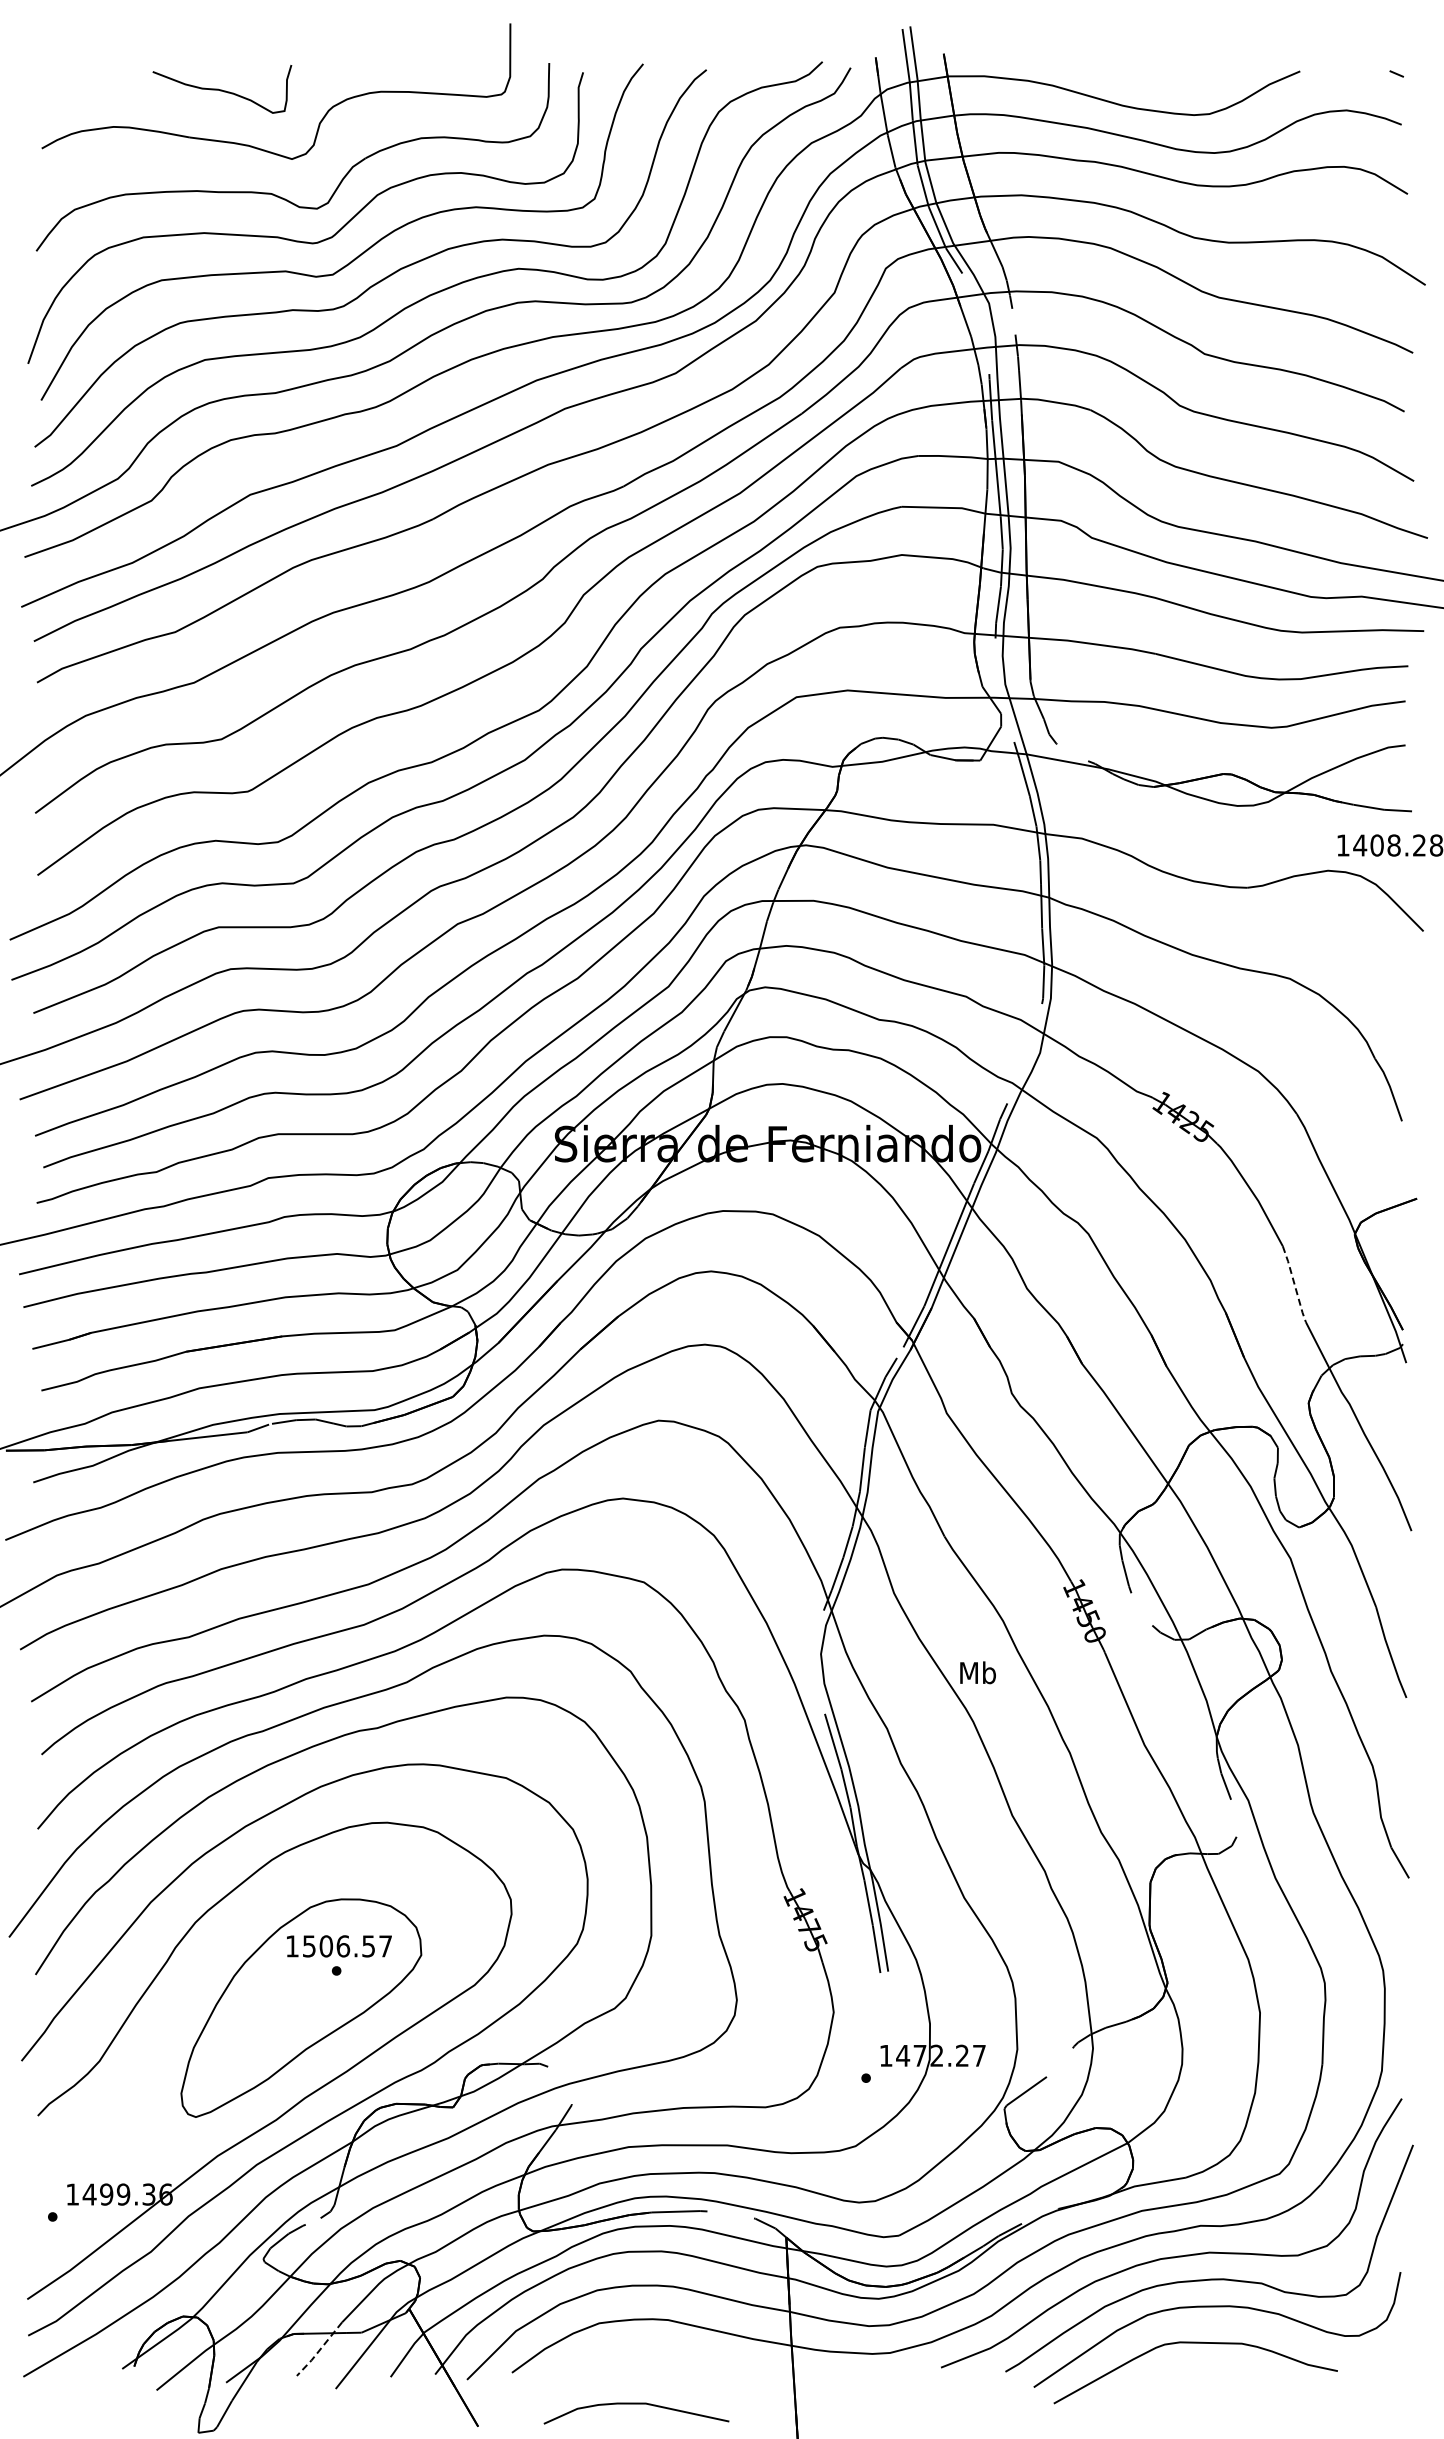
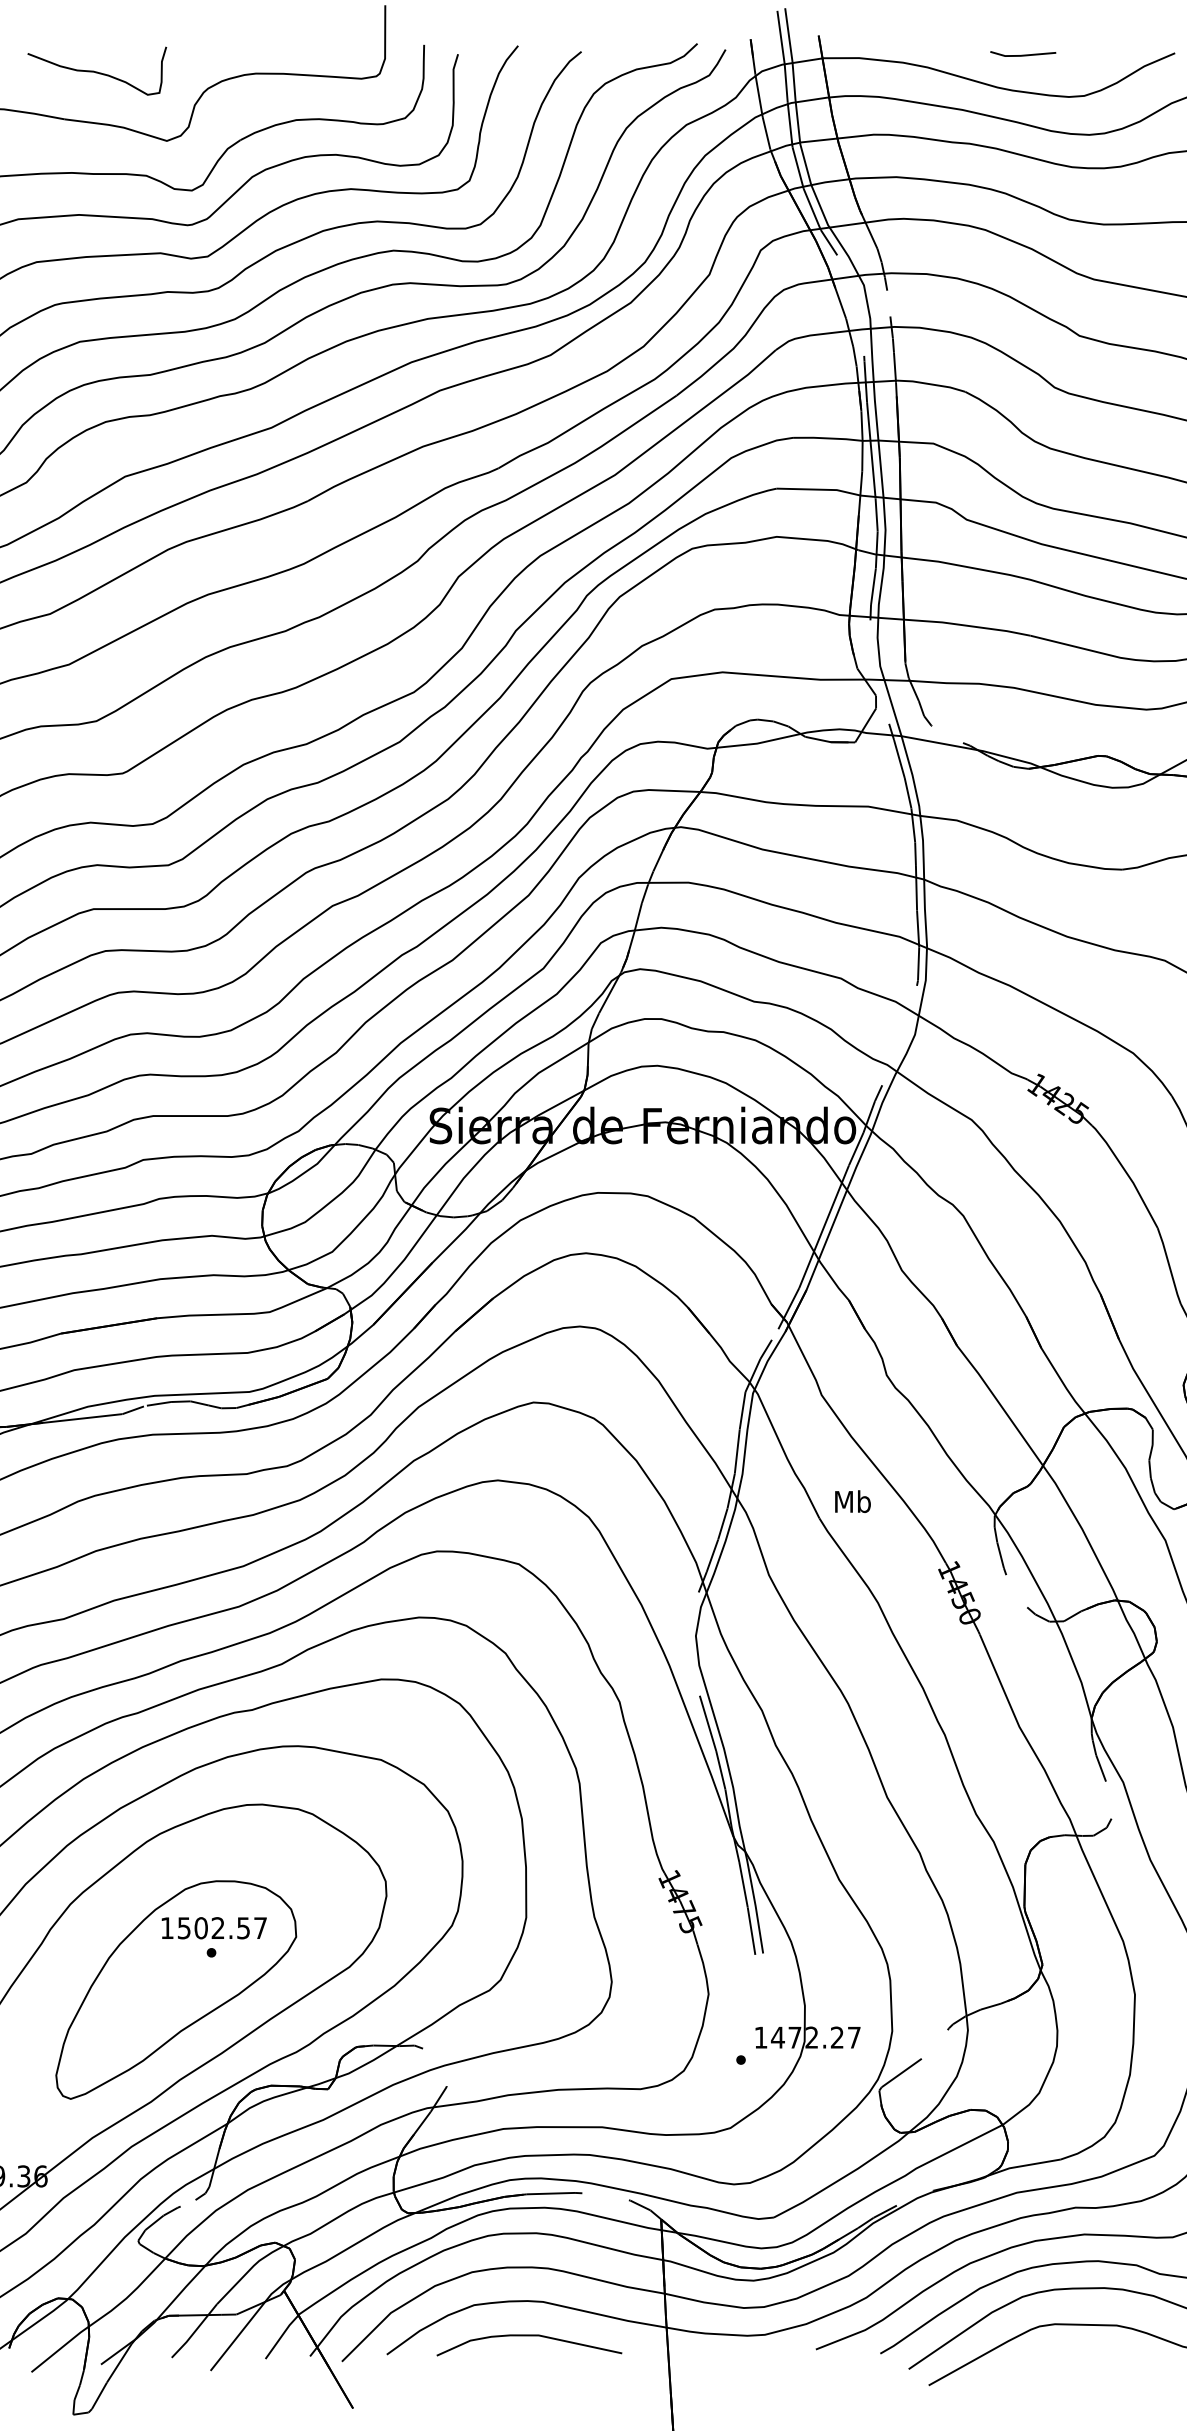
line: (1148, 72) -> (1023, 54), added
line: (1294, 1284) -> (1169, 1266), dashed -> solid
text: (977, 1672) -> (852, 1501), moved
text: (343, 1946) -> (218, 1928), 1506.57 -> 1502.57
line: (319, 2350) -> (194, 2332), dashed -> solid
curve: (636, 2404) -> (529, 2336), moved

